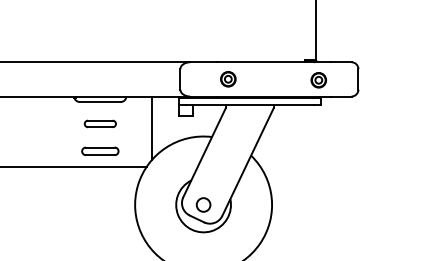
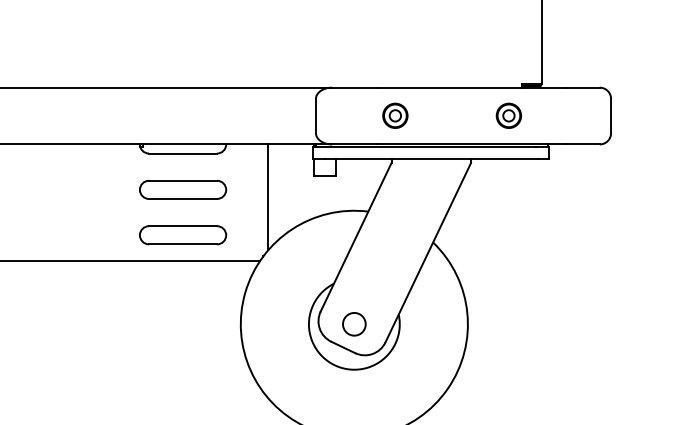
part: (318, 80) -> (508, 116), moved
part: (100, 123) -> (183, 189), size x1.67
part: (100, 151) -> (183, 235), size x1.43

